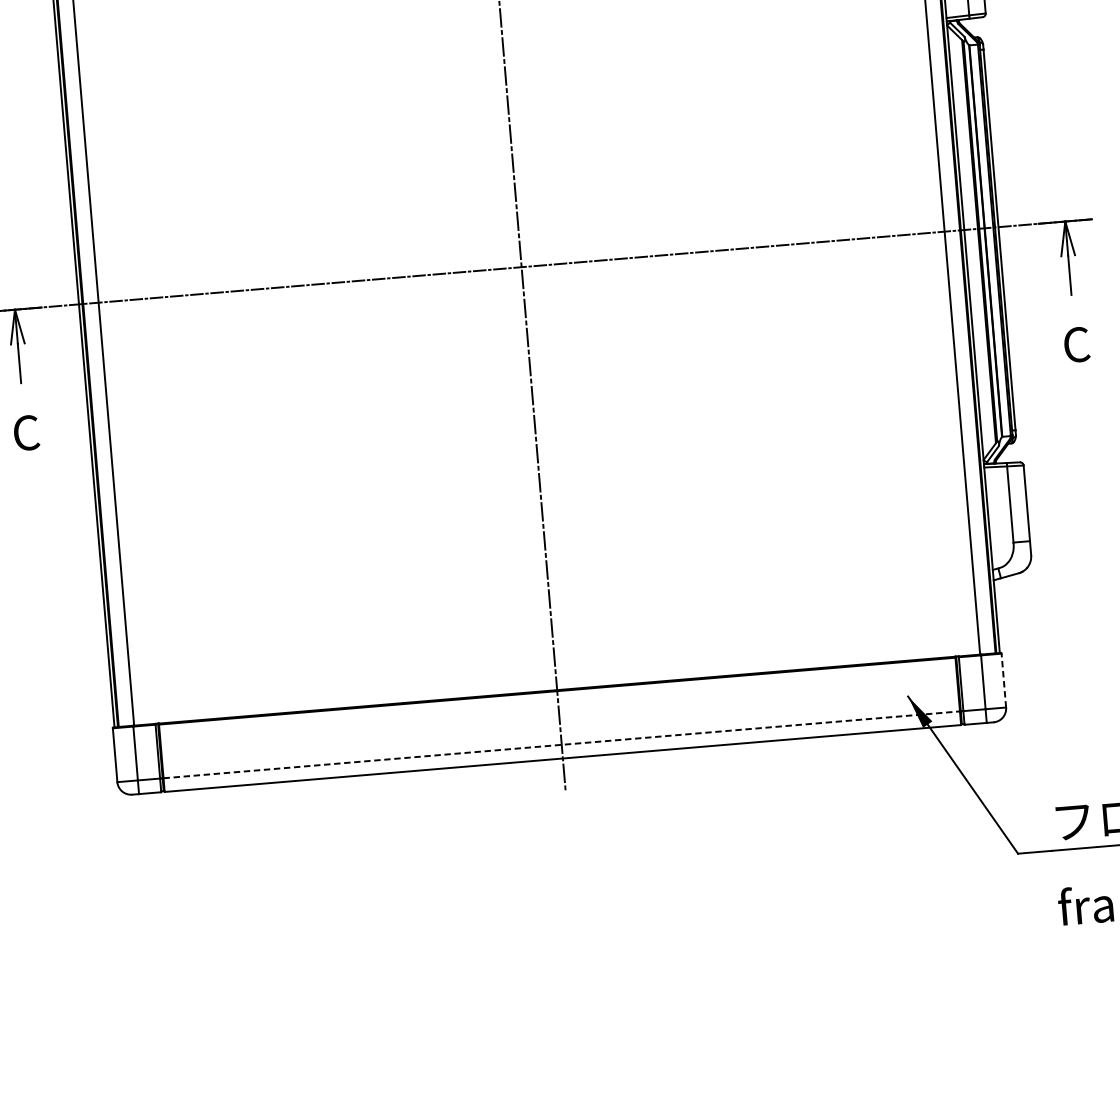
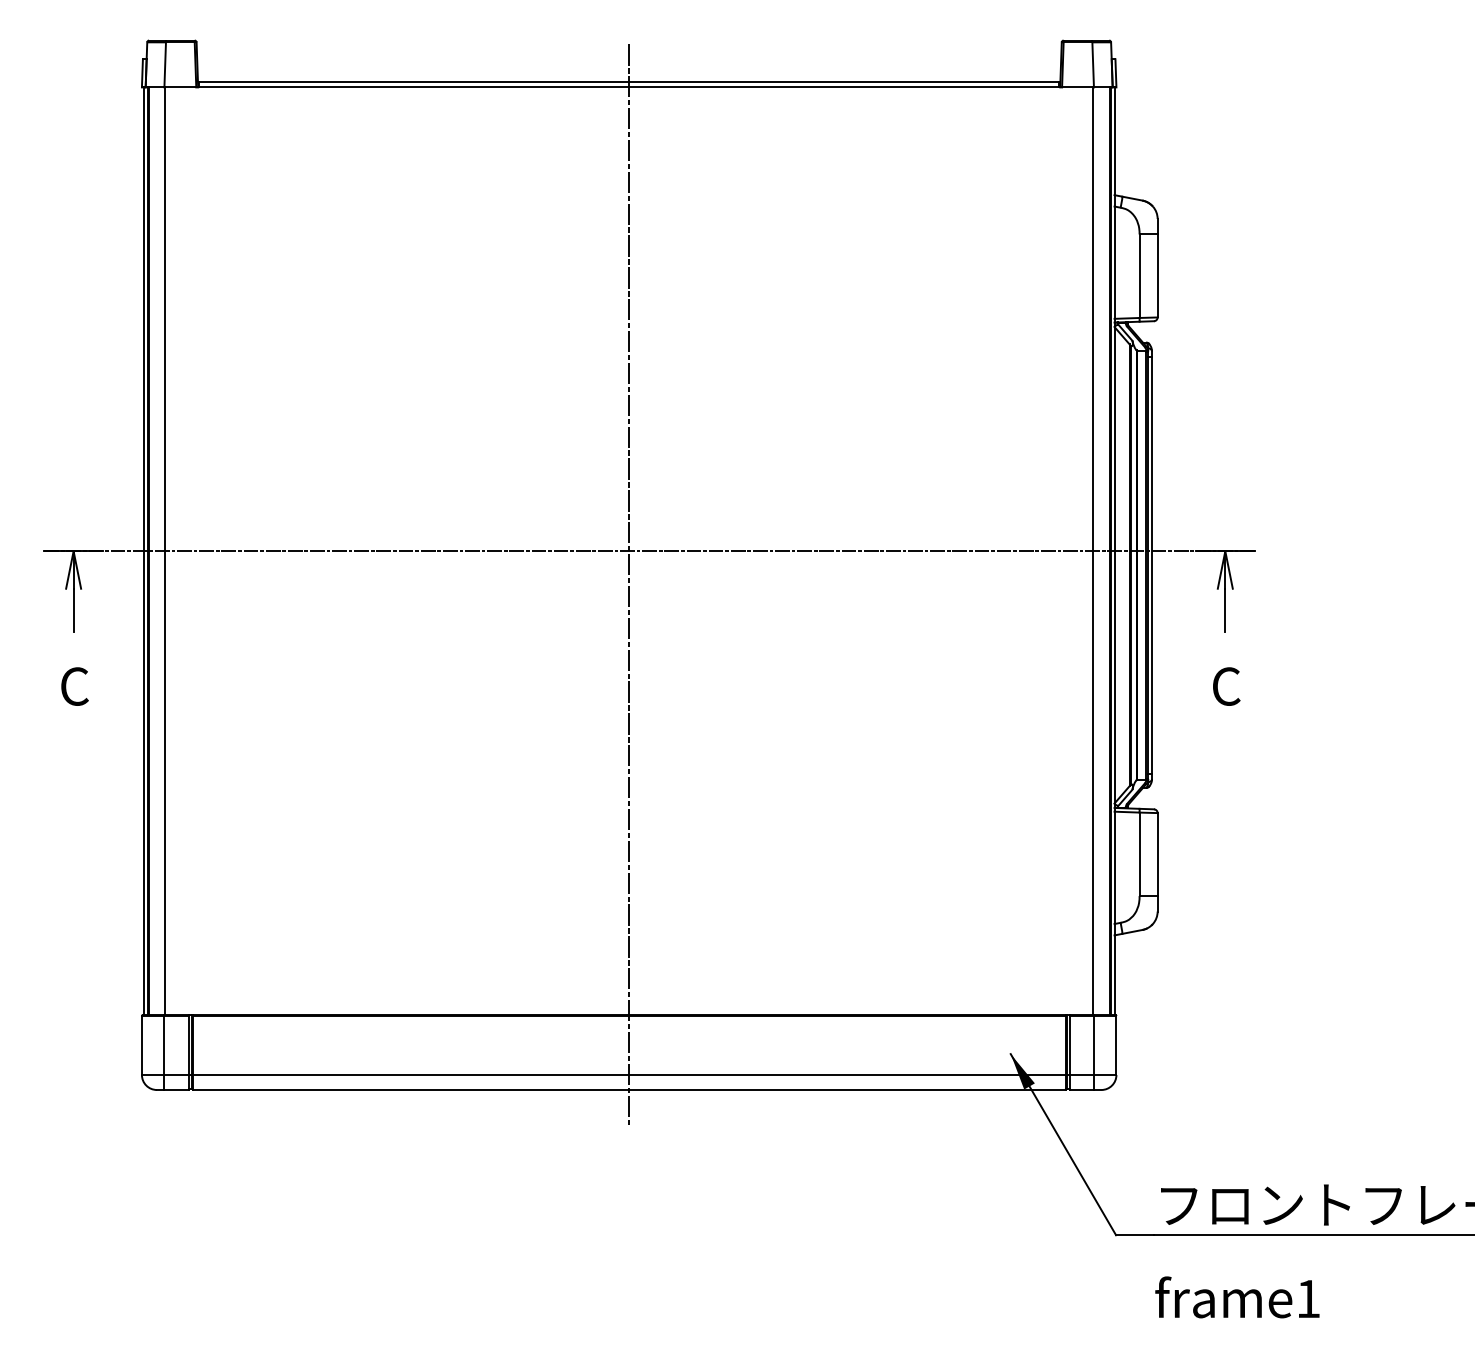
line: (1003, 680) -> (1116, 1045), dashed -> solid
line: (562, 745) -> (629, 1075), dashed -> solid

